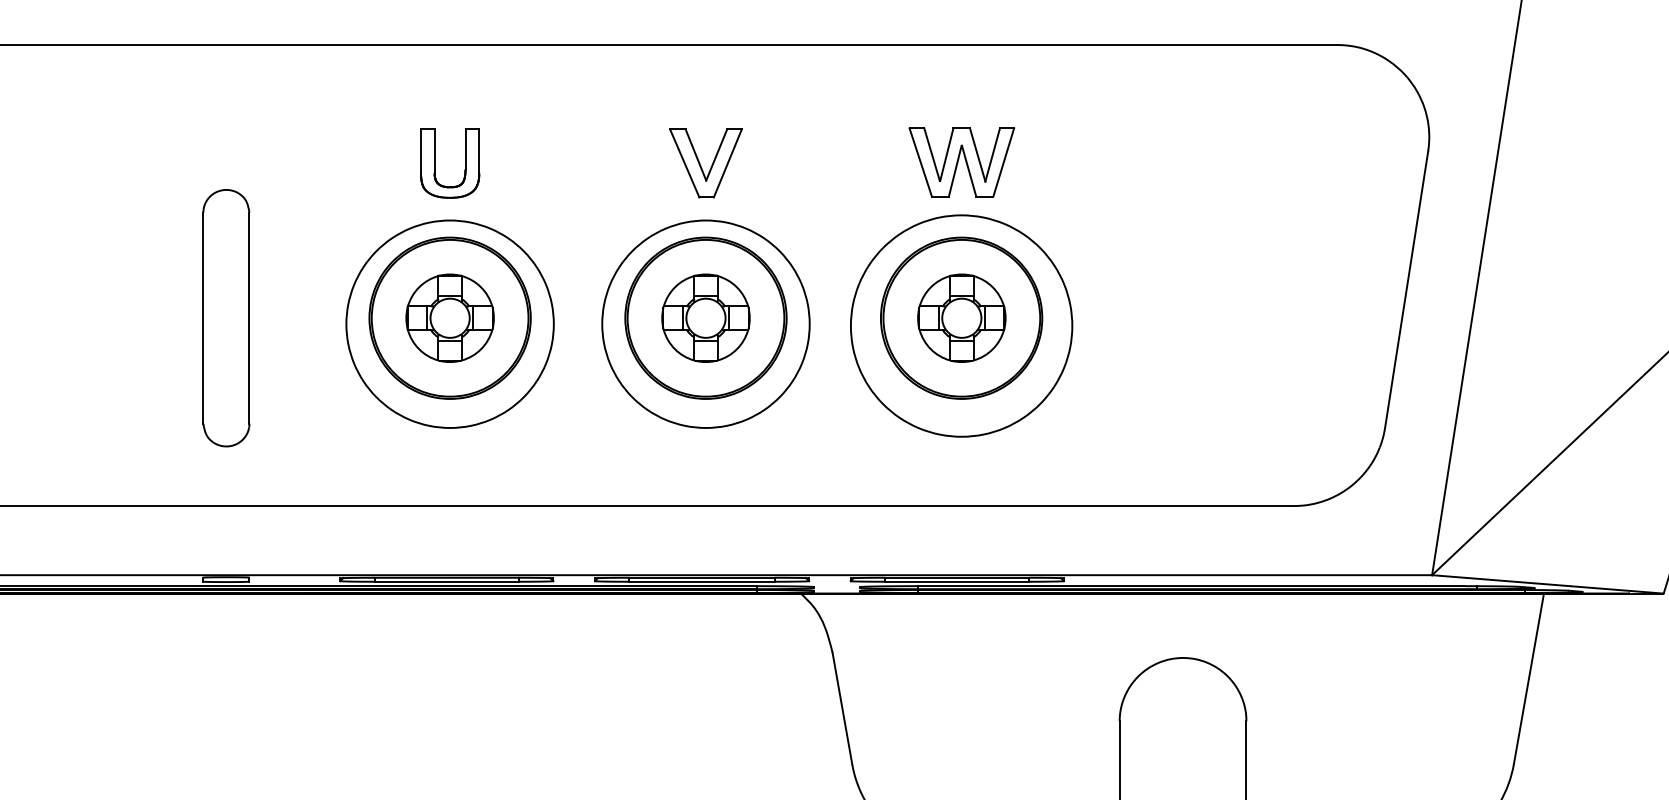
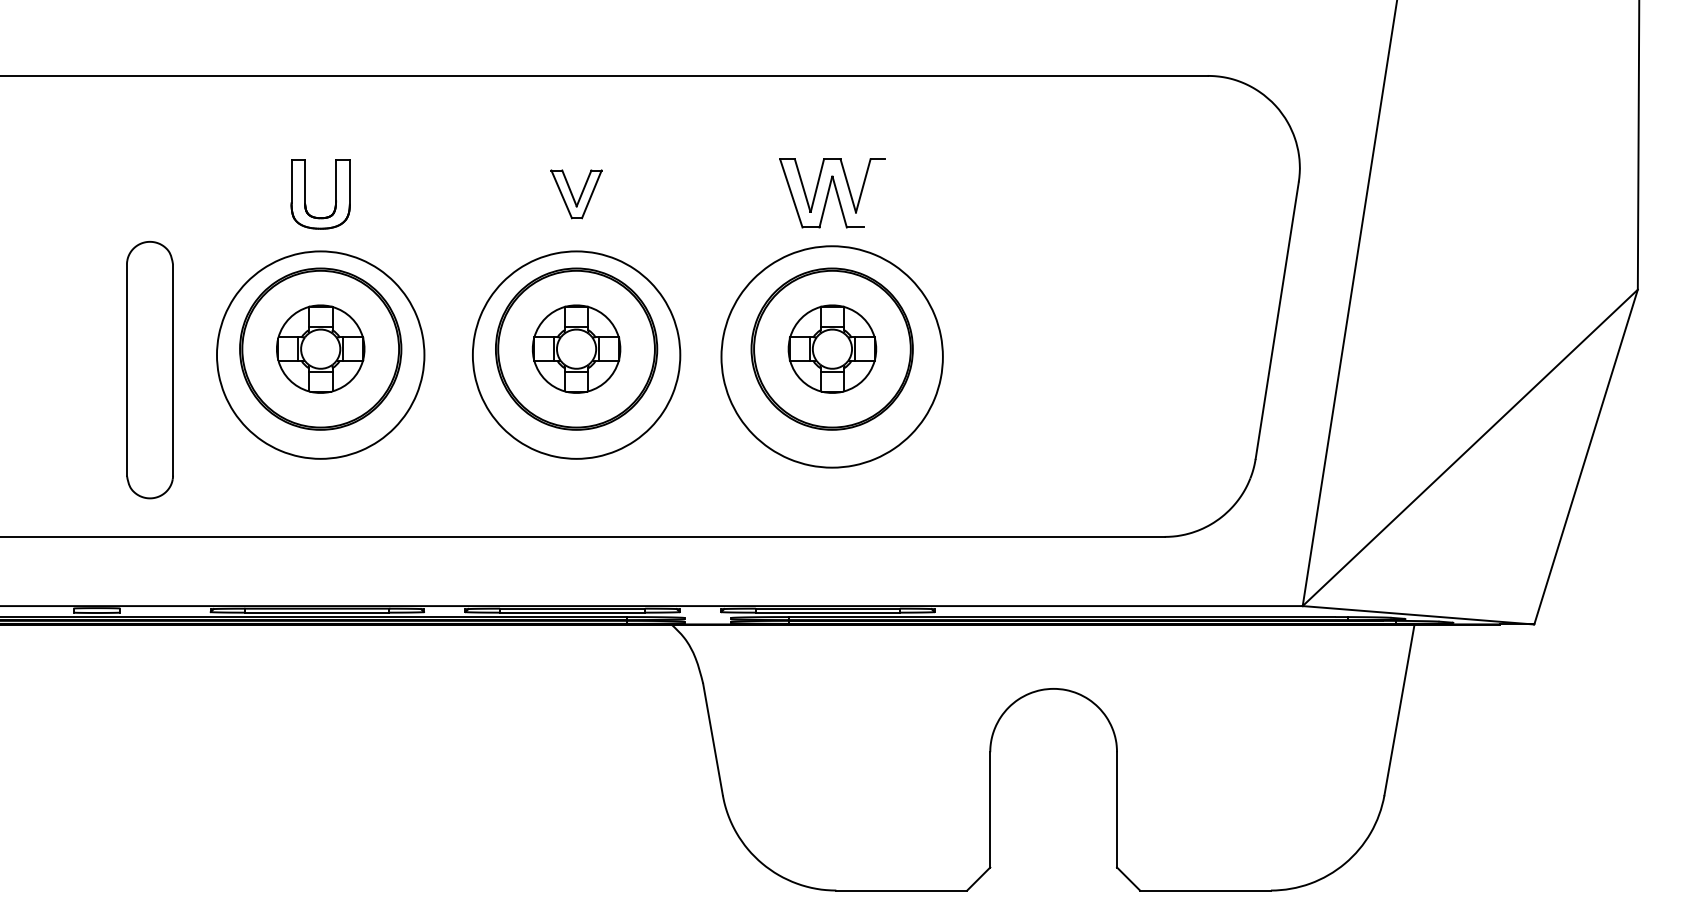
line: (1003, 162) -> (874, 193), removed
part: (705, 163) -> (576, 194), size x0.7
part: (225, 318) -> (149, 370), moved

